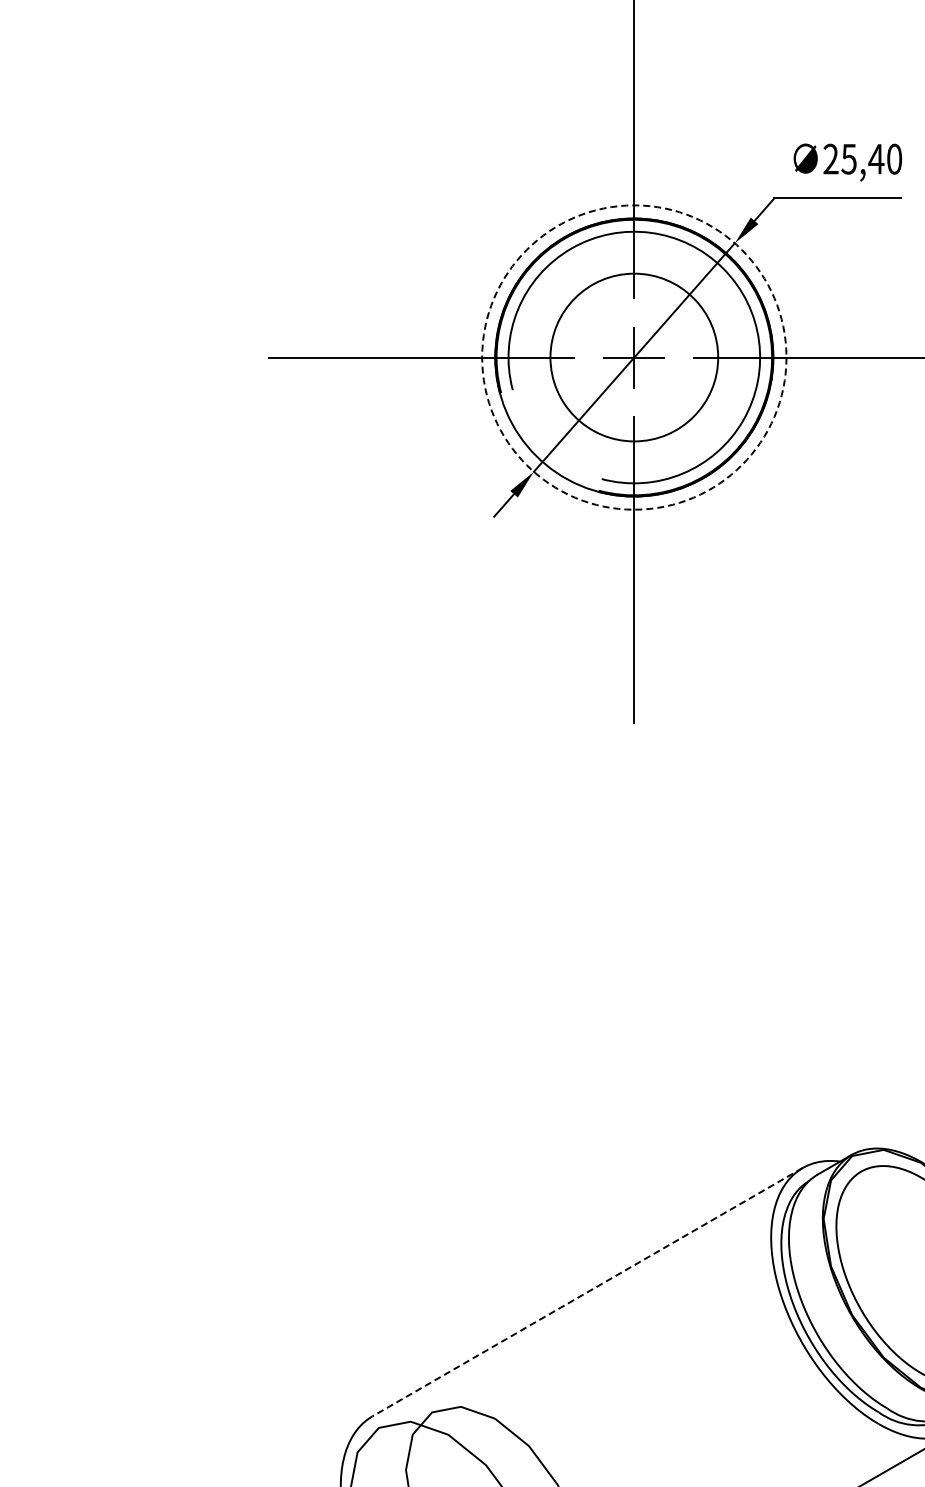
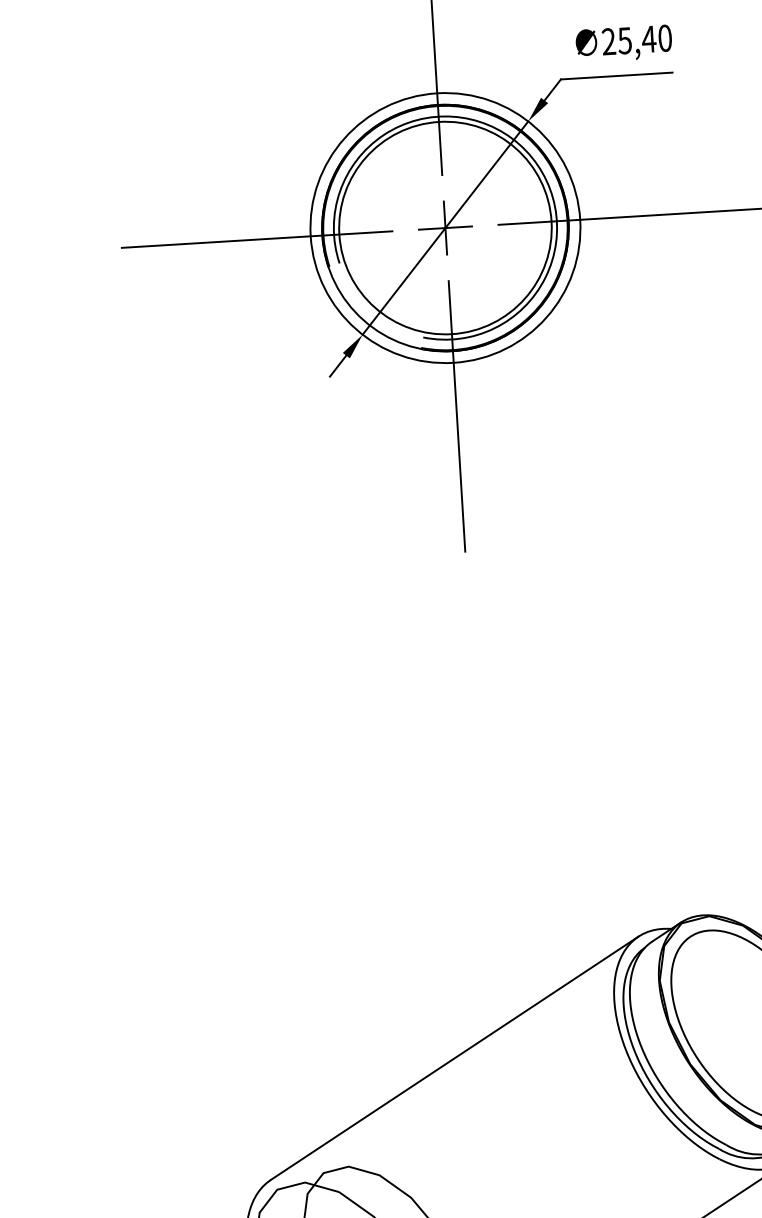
circle: (634, 357) -> (445, 228), dashed -> solid
circle: (634, 357) -> (445, 228), size x1.43
line: (587, 1292) -> (454, 1058), dashed -> solid

